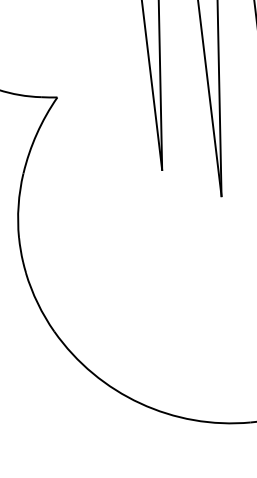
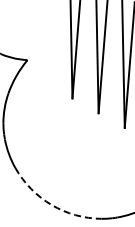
arc: (140, 404) -> (51, 205), solid -> dashed

